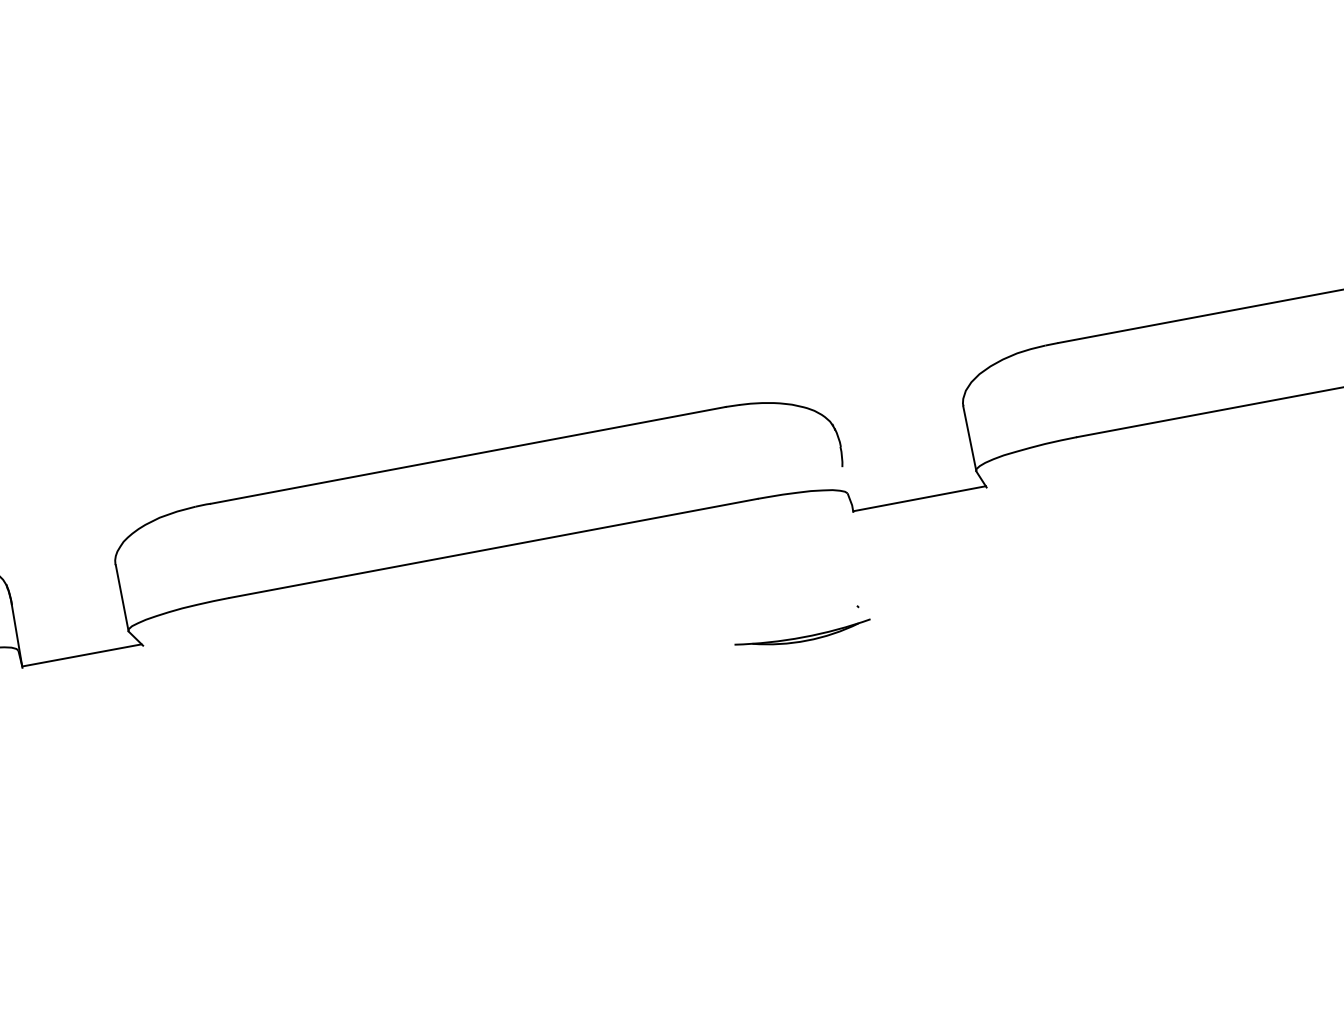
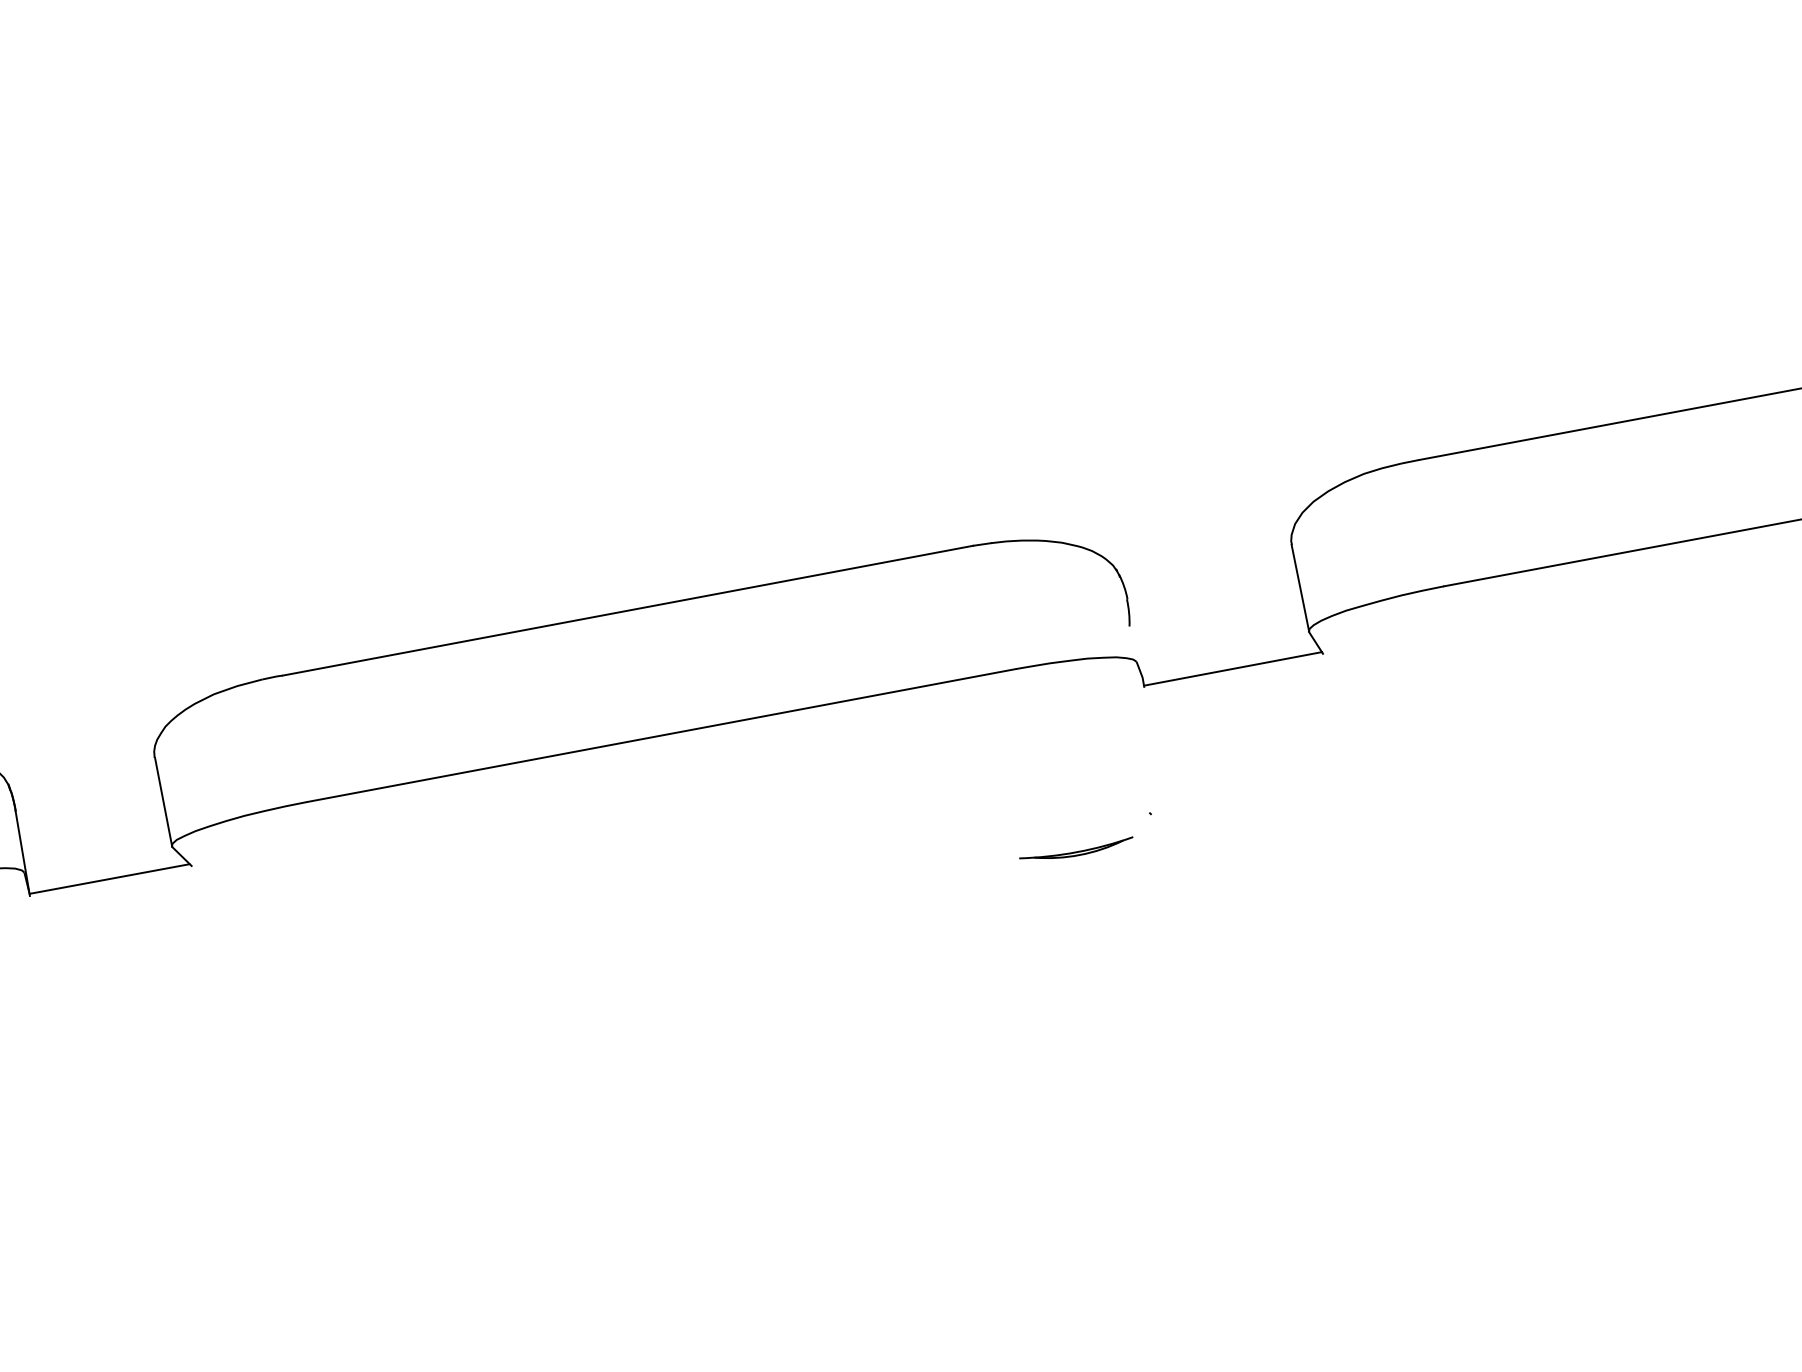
part: (802, 631) -> (1076, 847), size x0.62

